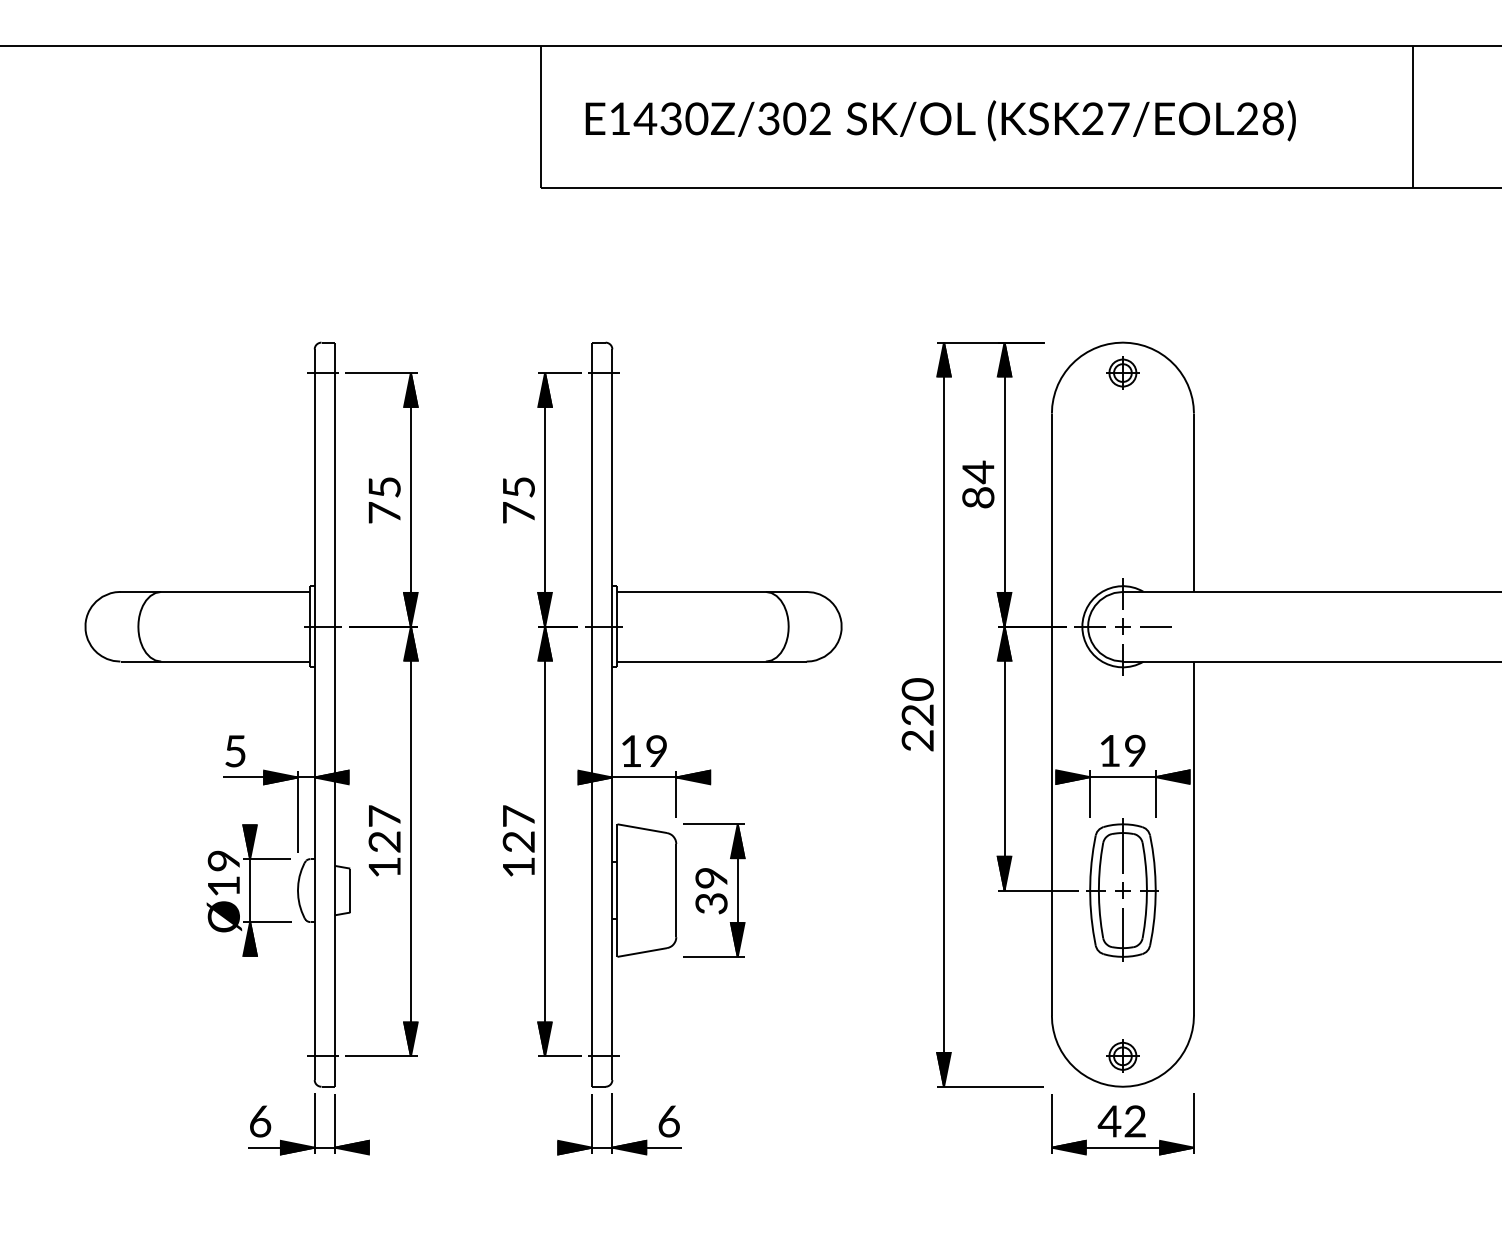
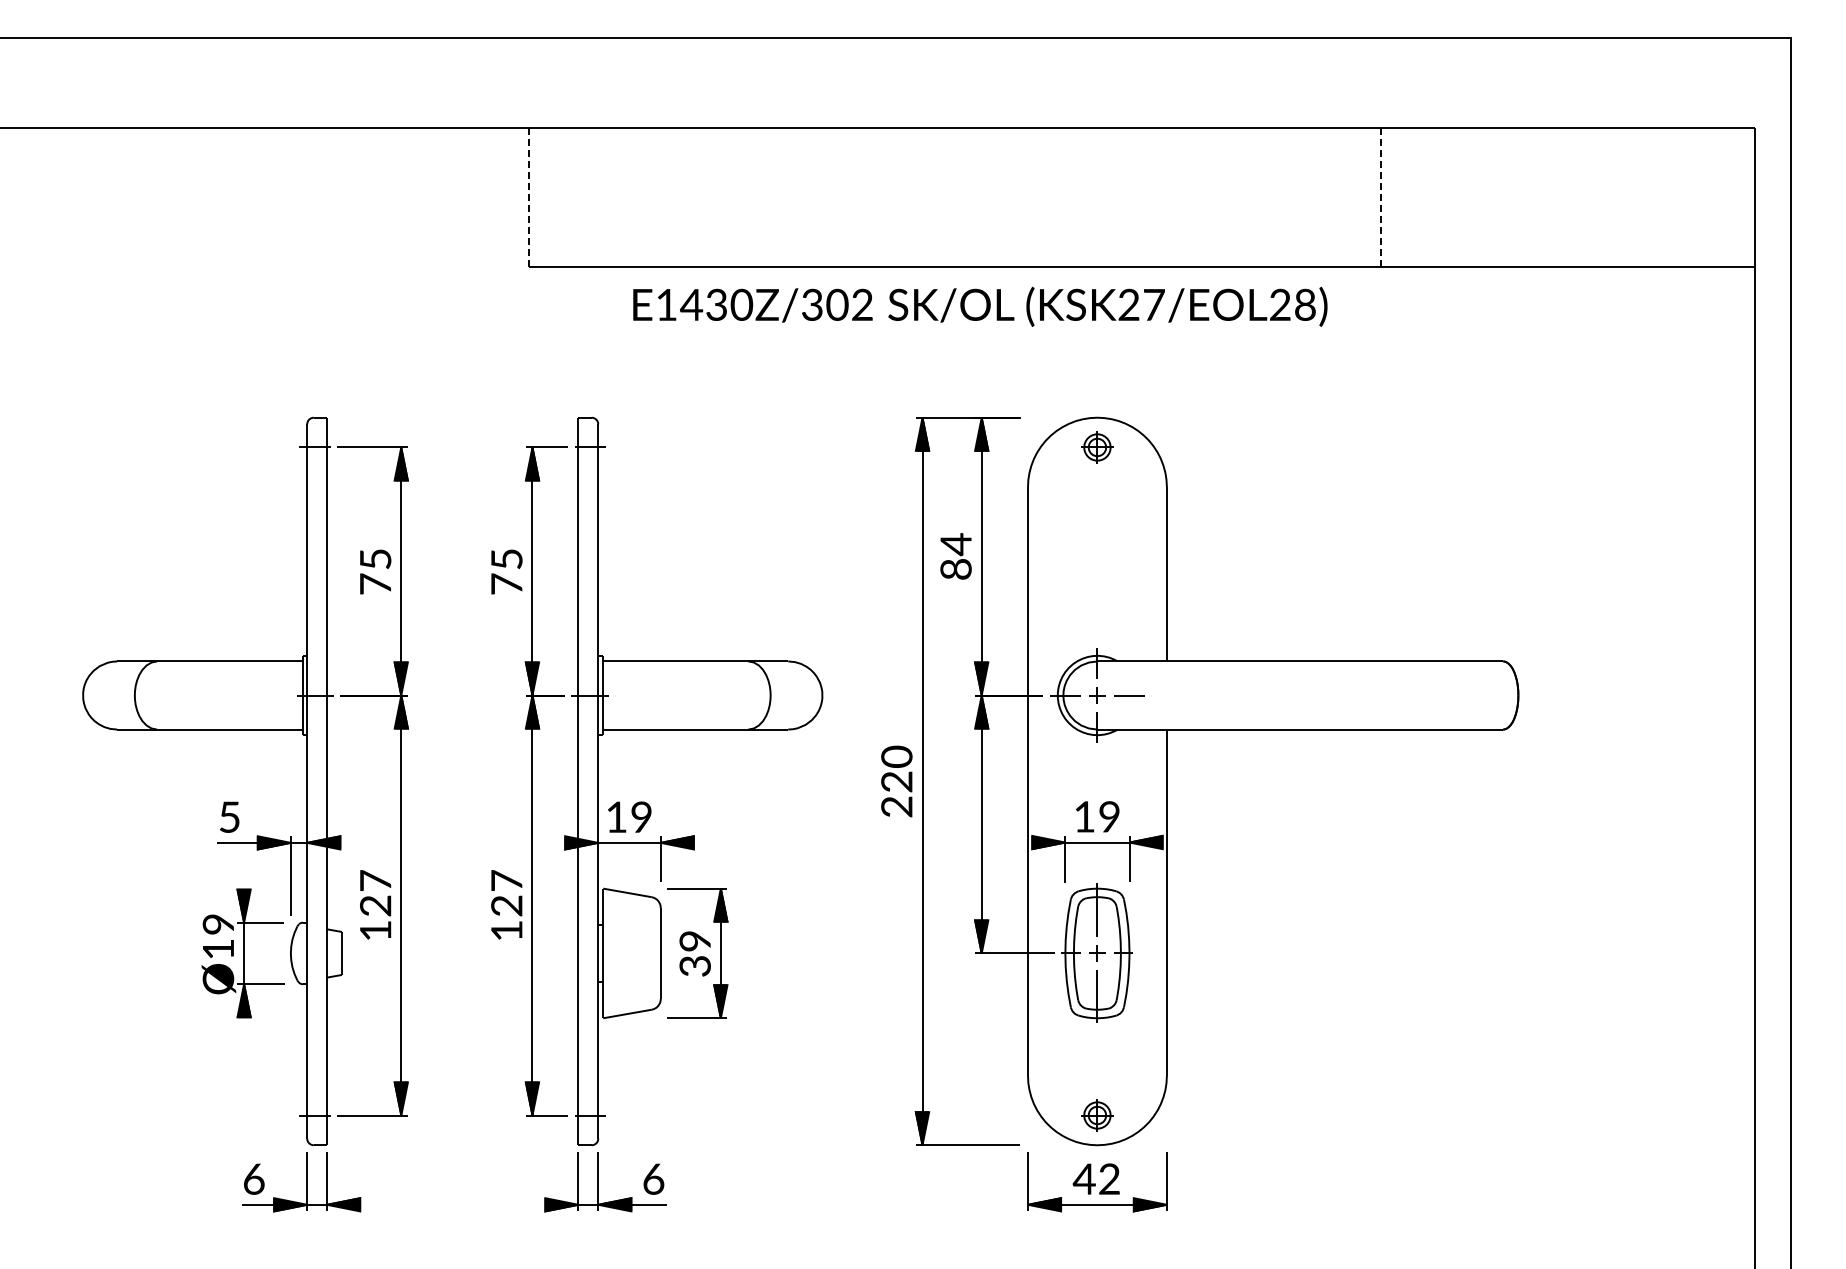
line: (541, 117) -> (528, 197), solid -> dashed
line: (1412, 117) -> (1380, 197), solid -> dashed
text: (940, 120) -> (980, 306), moved

